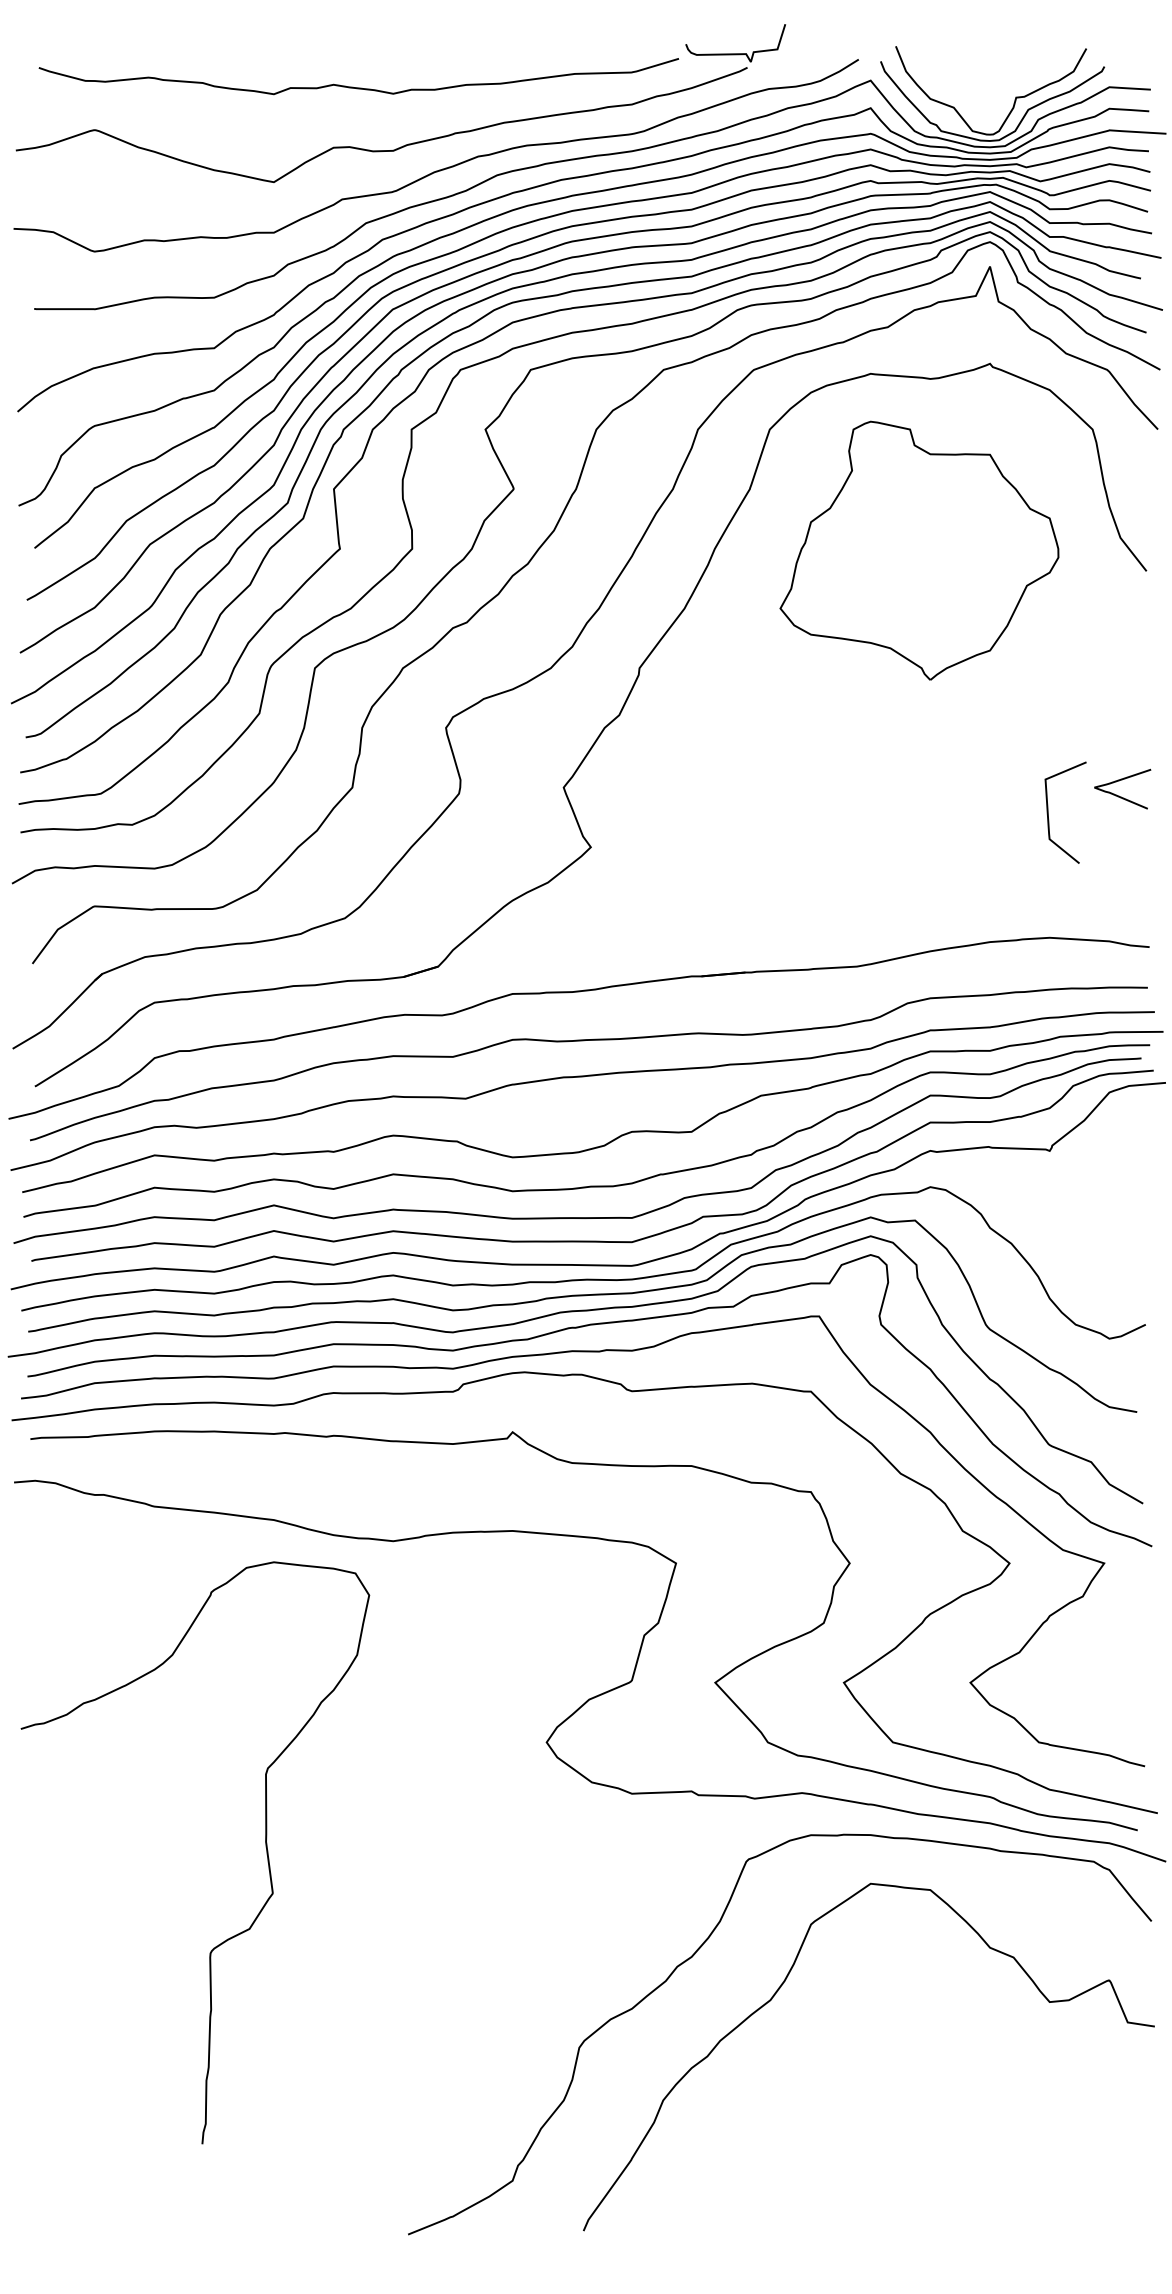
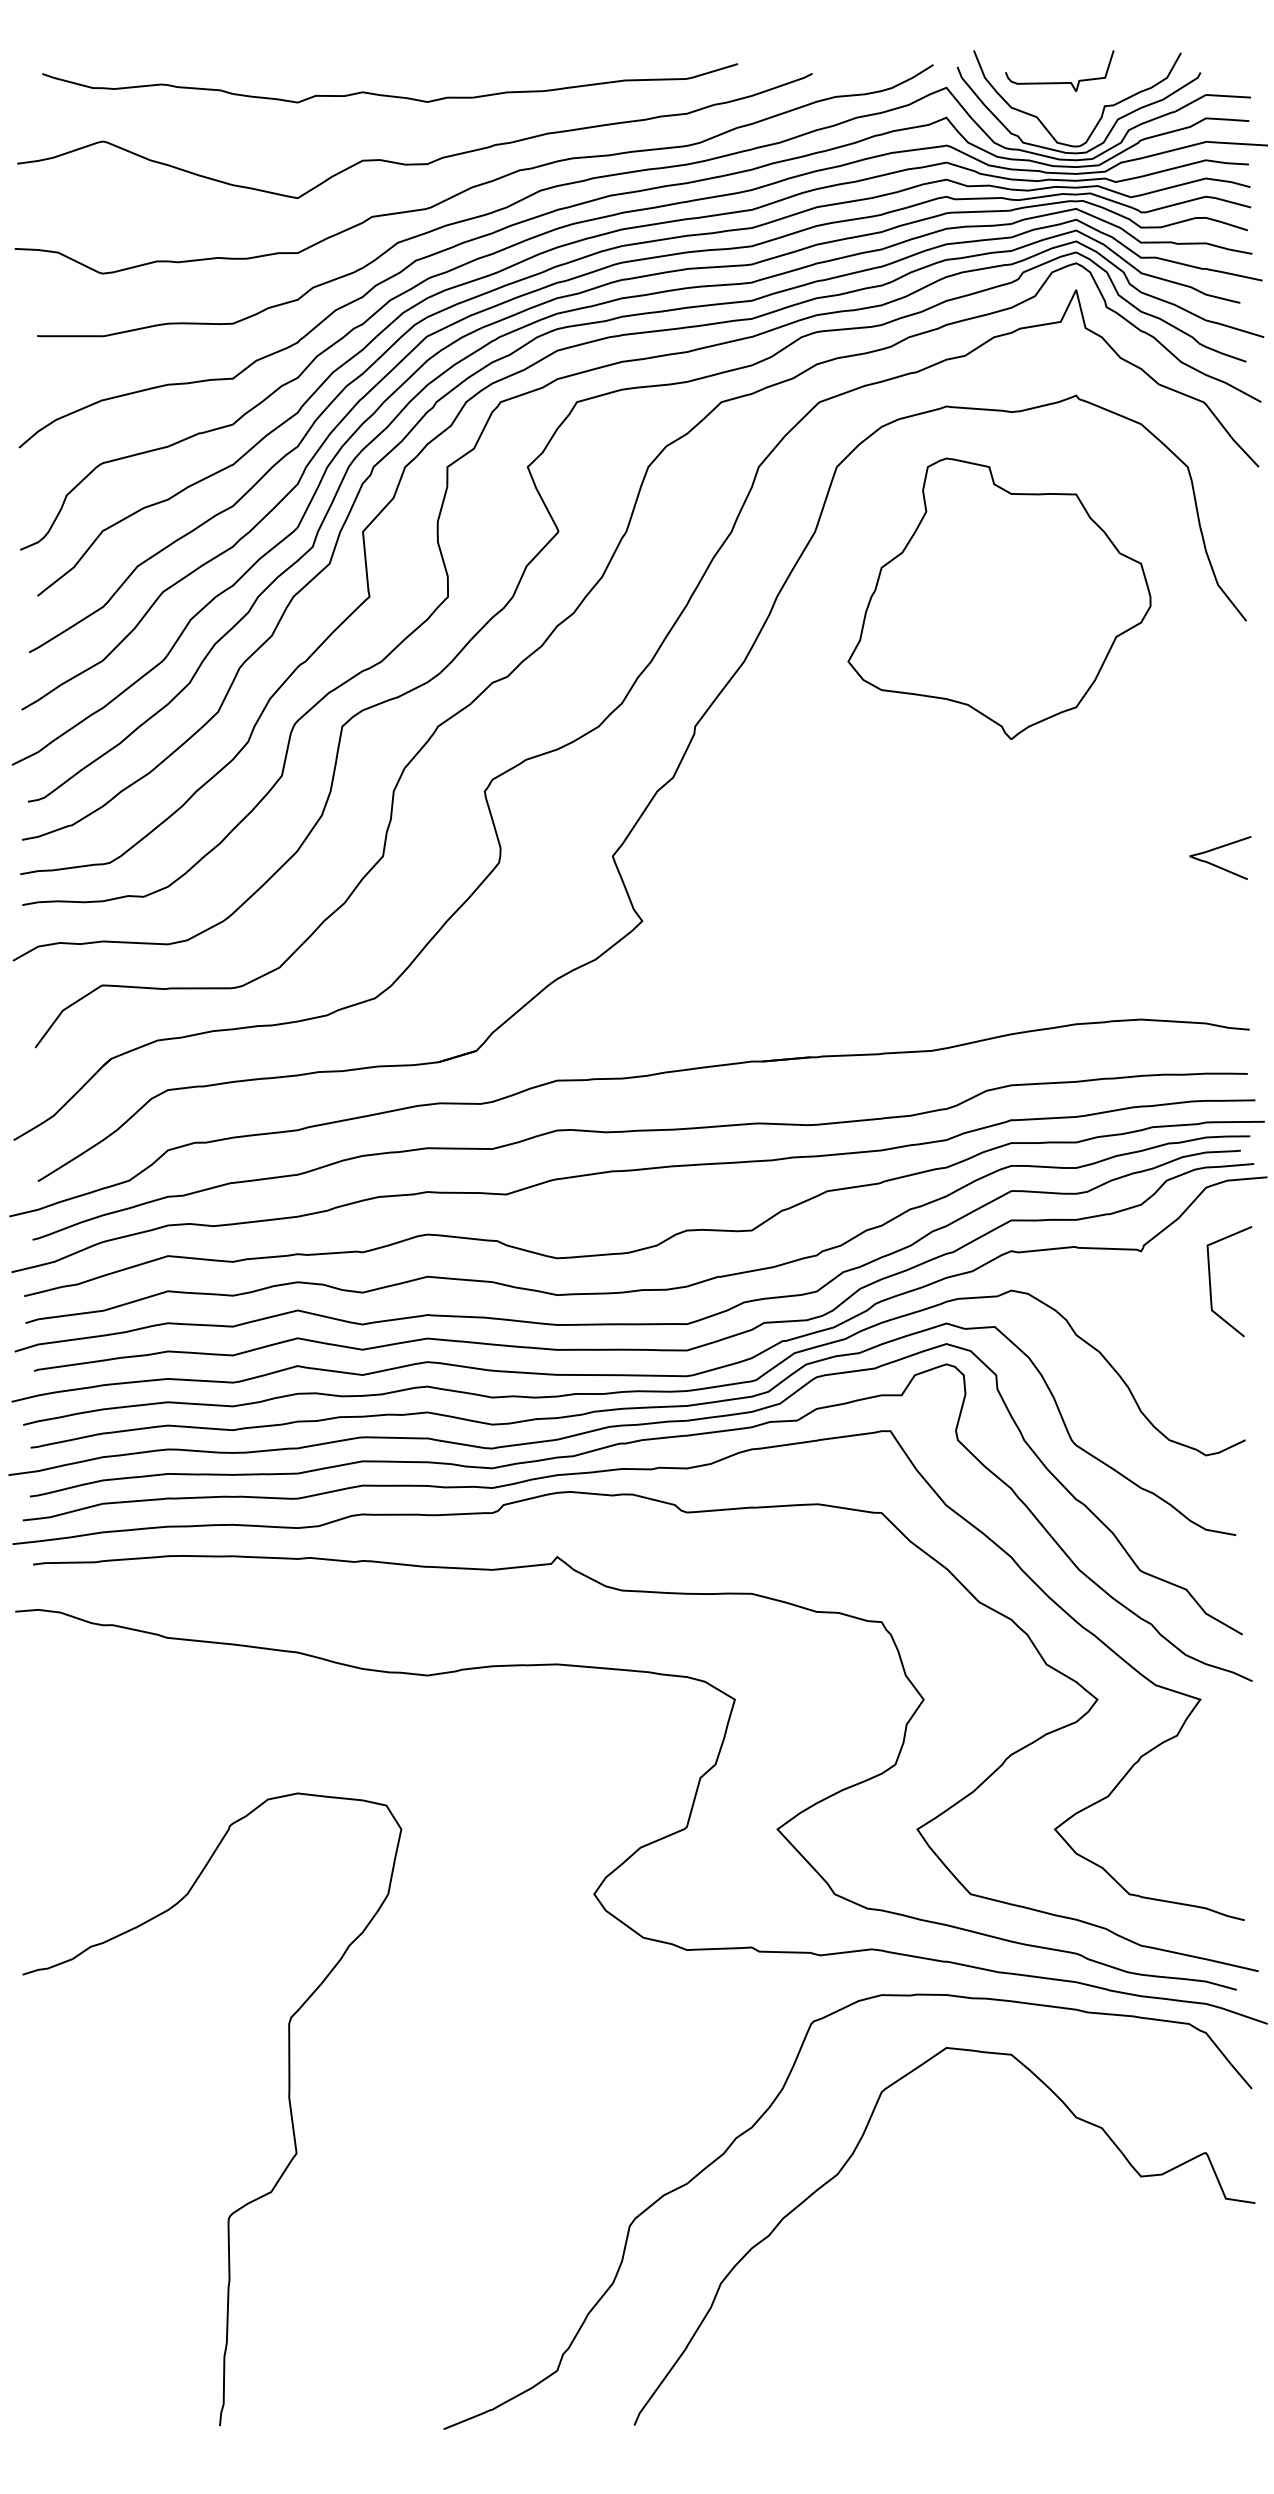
curve: (735, 53) -> (1059, 82), moved
curve: (1049, 816) -> (1211, 1285), moved
curve: (265, 1845) -> (288, 2101), moved

